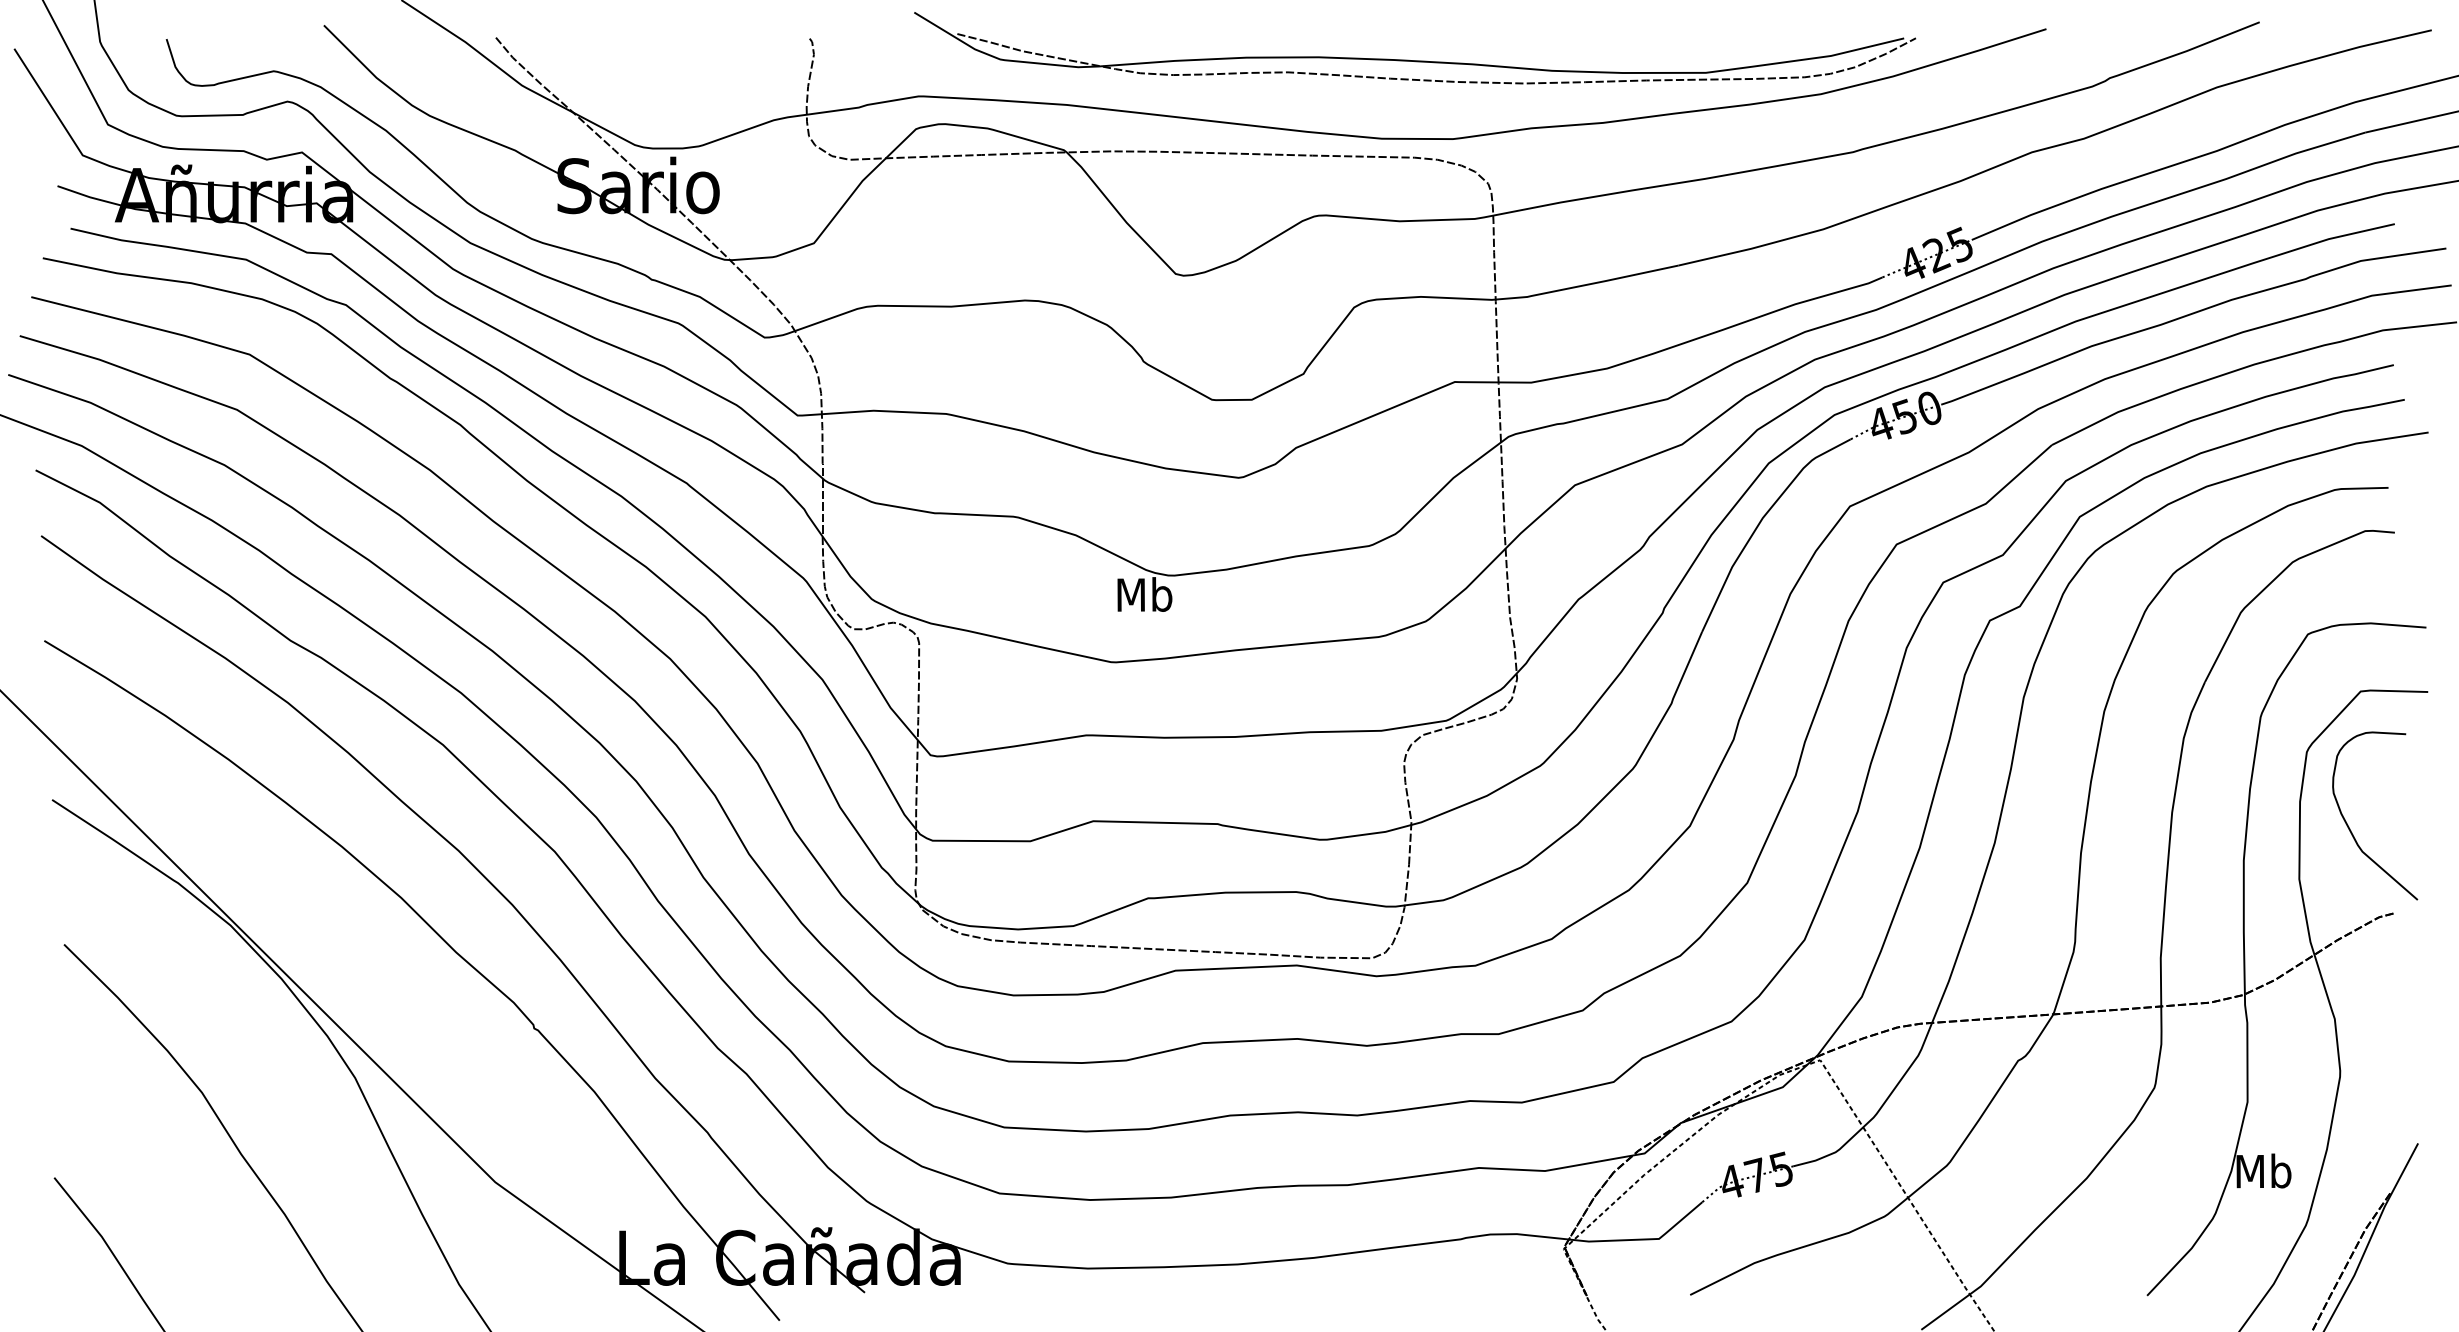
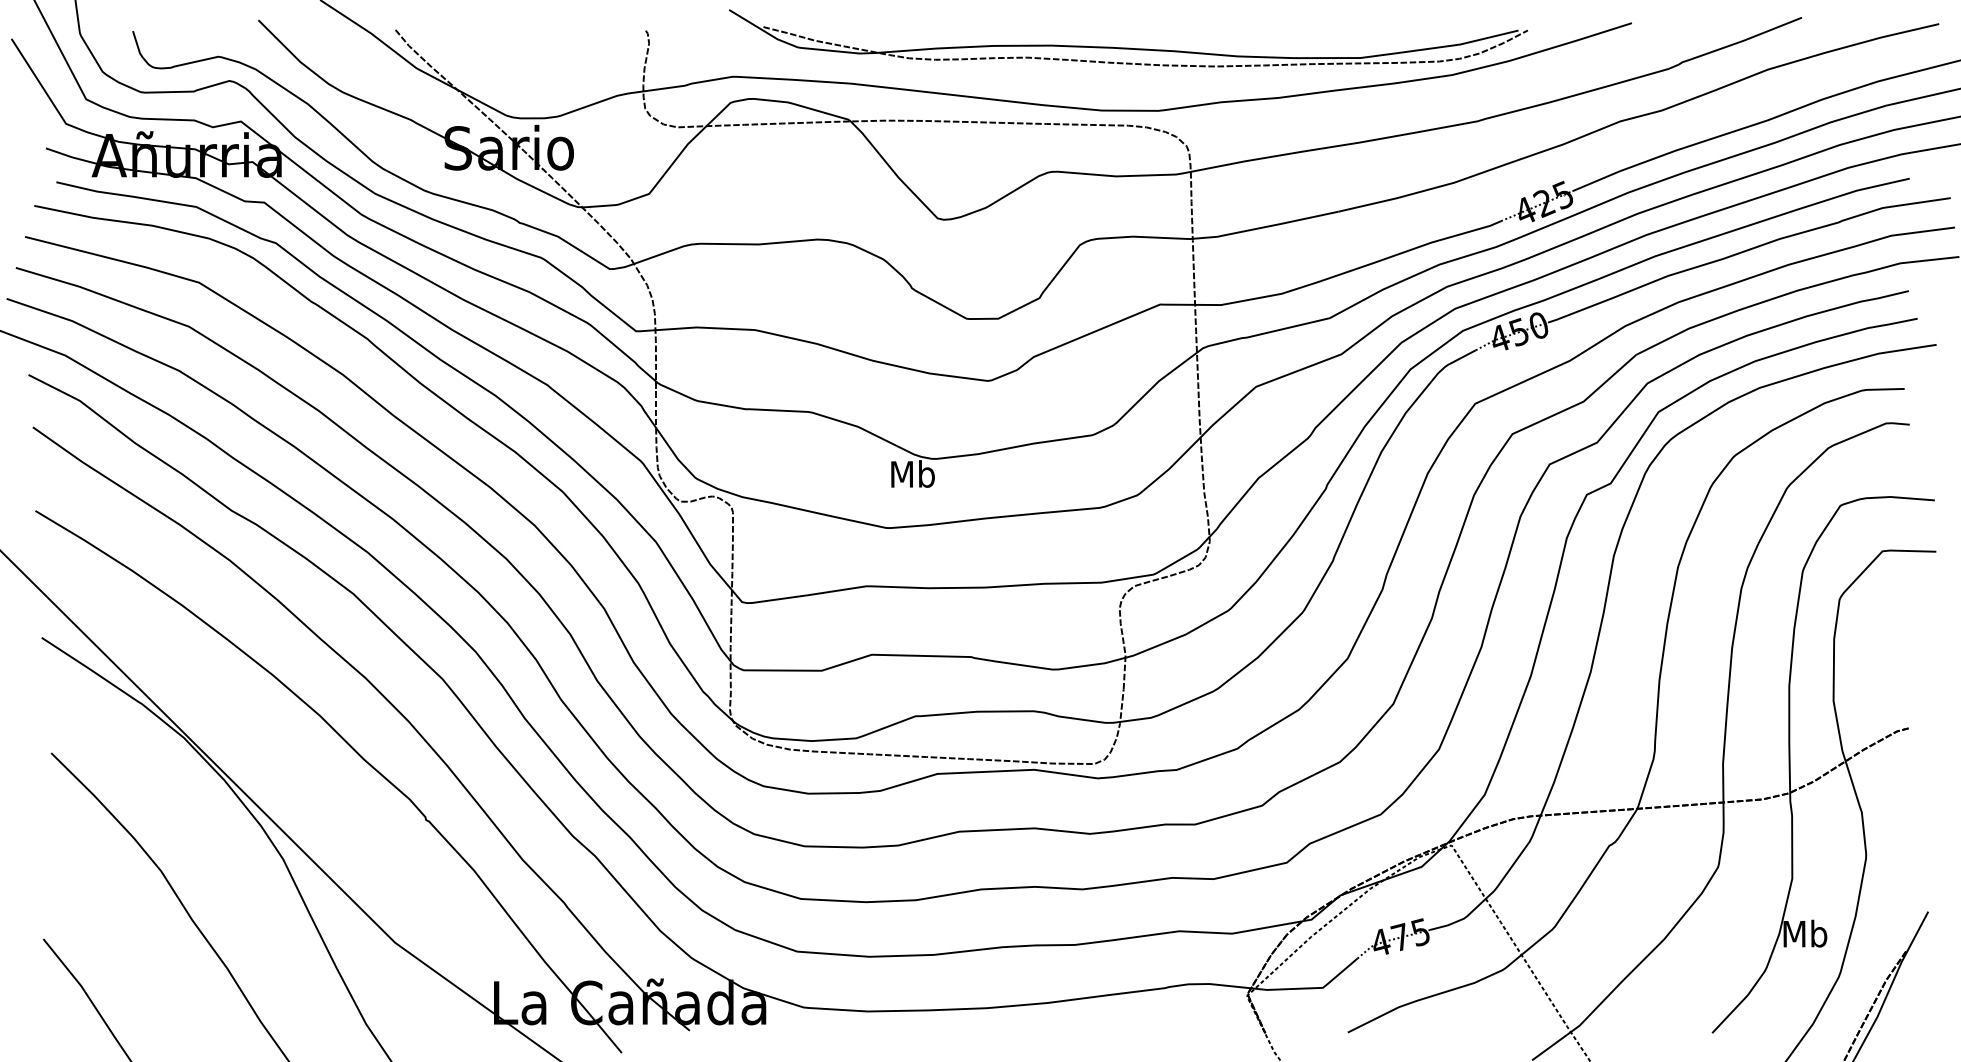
curve: (2350, 828) -> (1874, 660), removed

